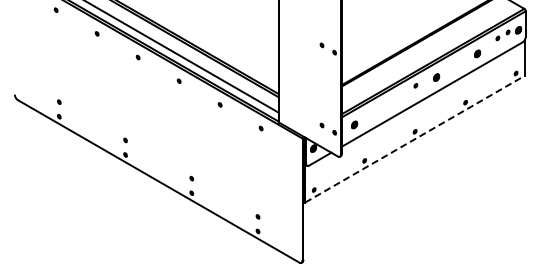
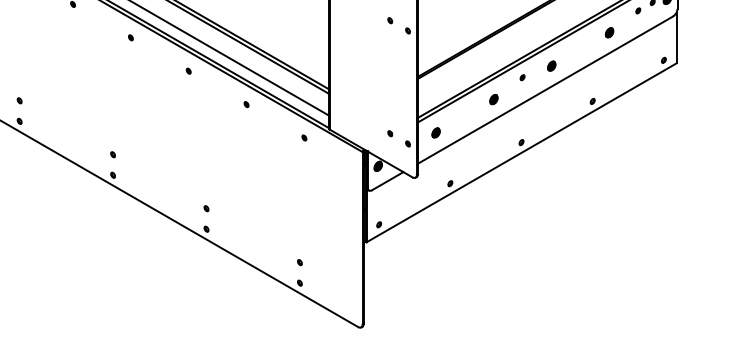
part: (395, 101) -> (493, 99), added
line: (415, 139) -> (522, 153), dashed -> solid

